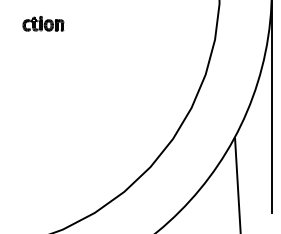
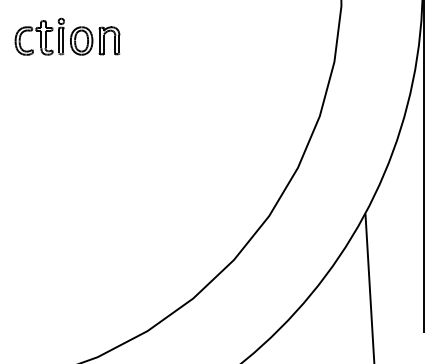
part: (43, 23) -> (67, 36), size x1.67

